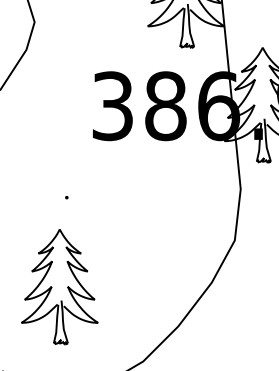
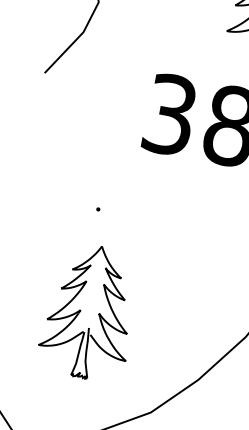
part: (59, 287) -> (89, 312), moved

